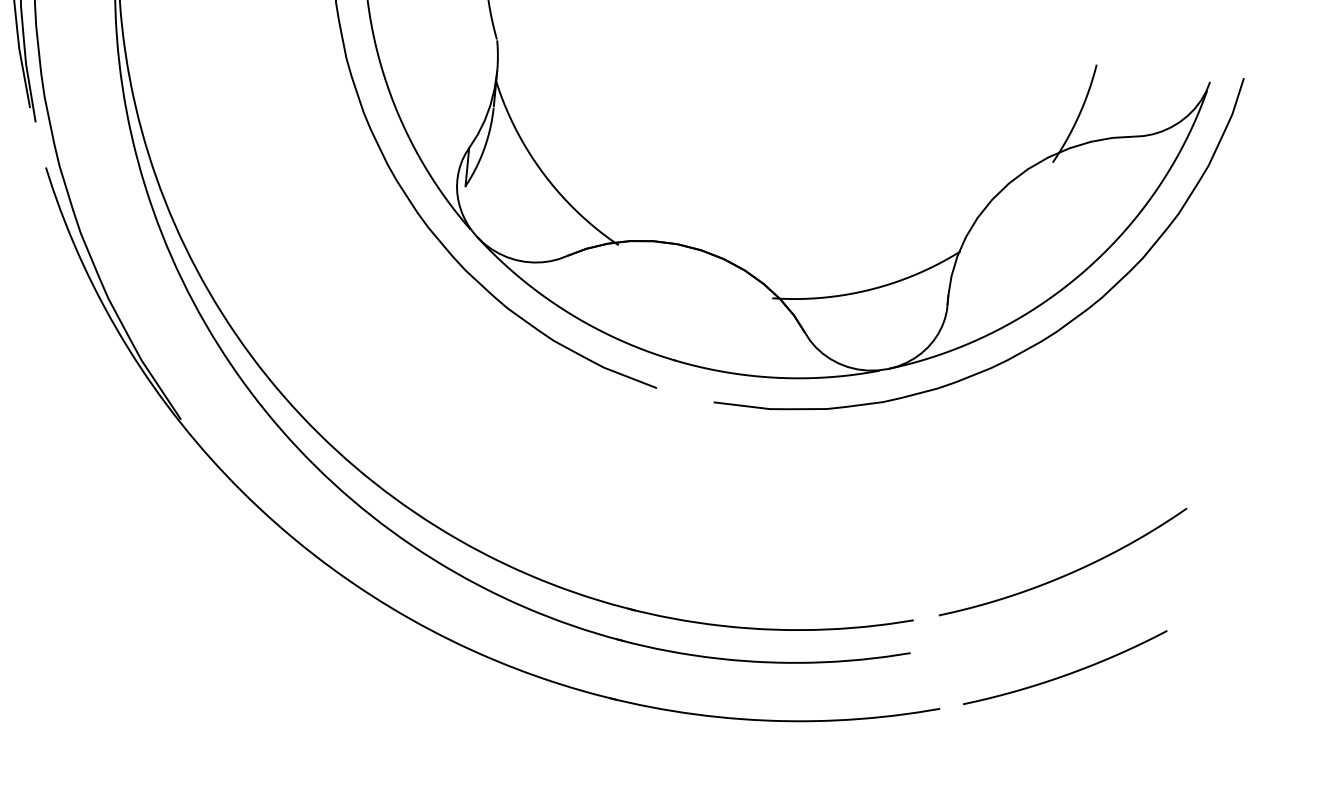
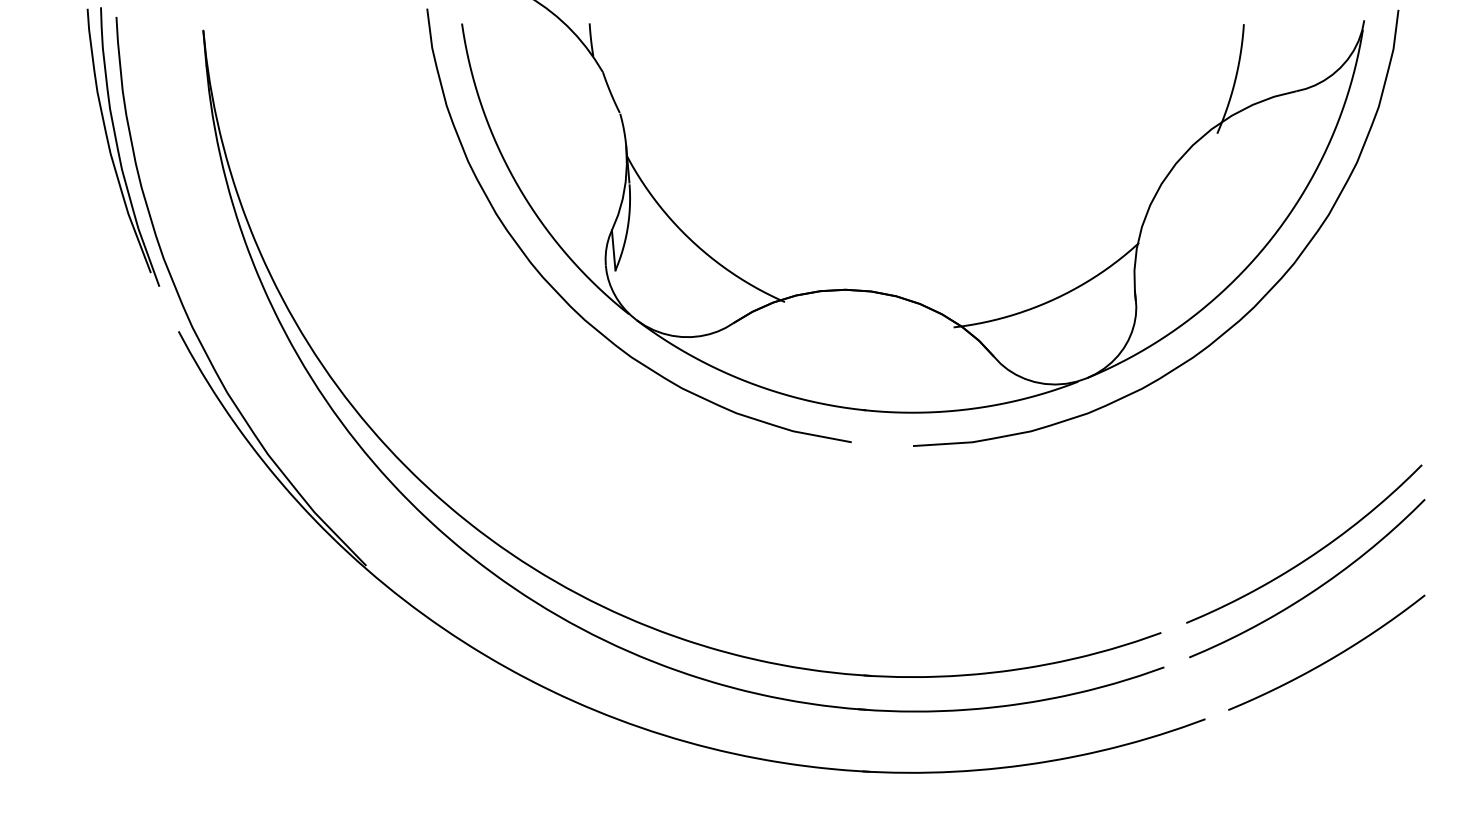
curve: (1065, 605) -> (1315, 588), added

